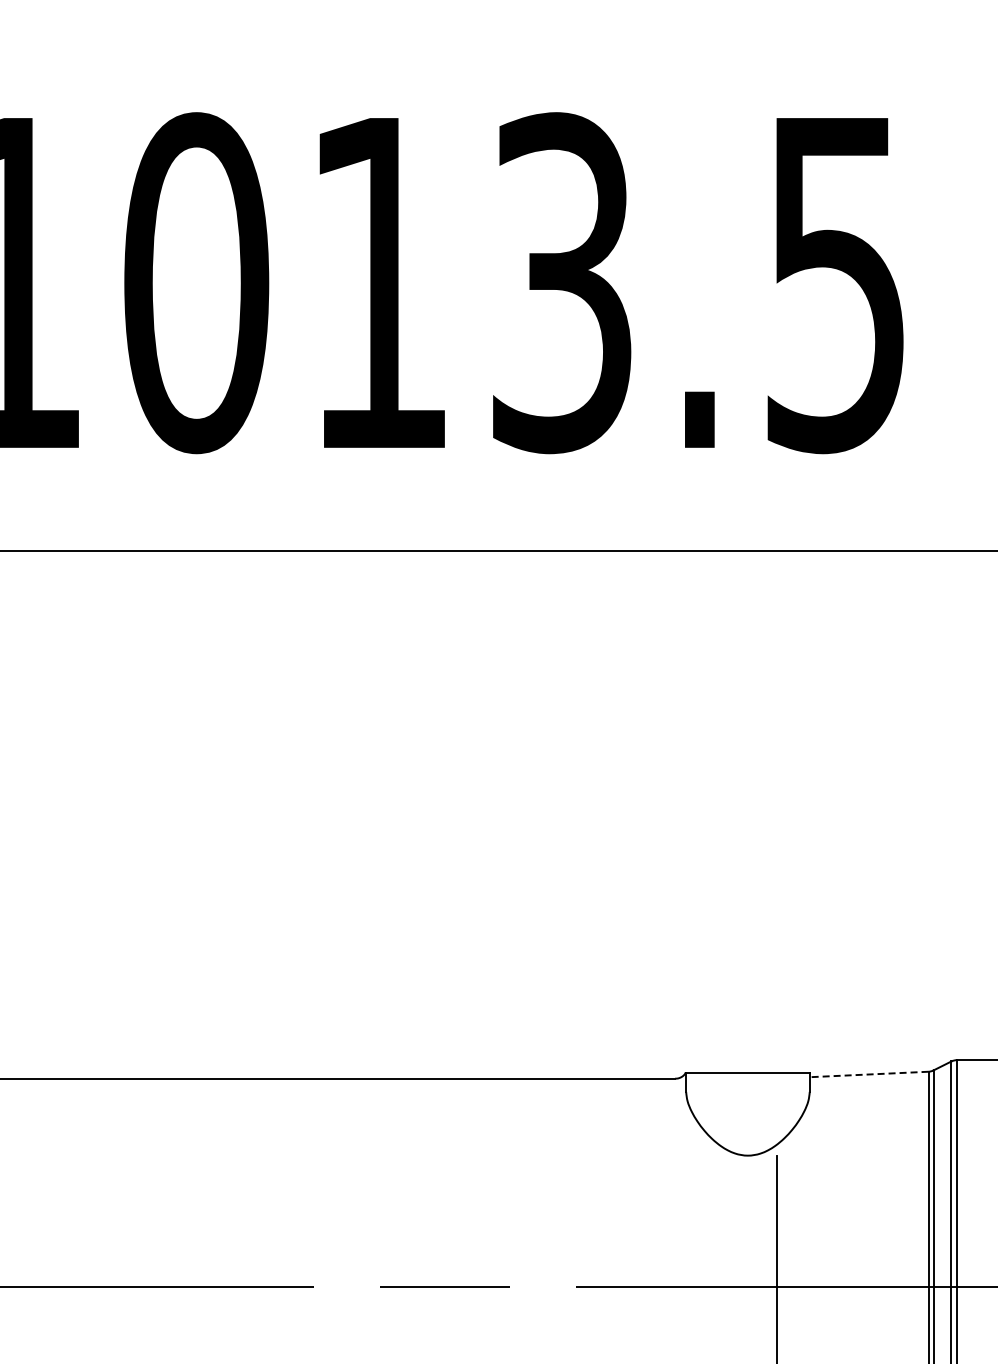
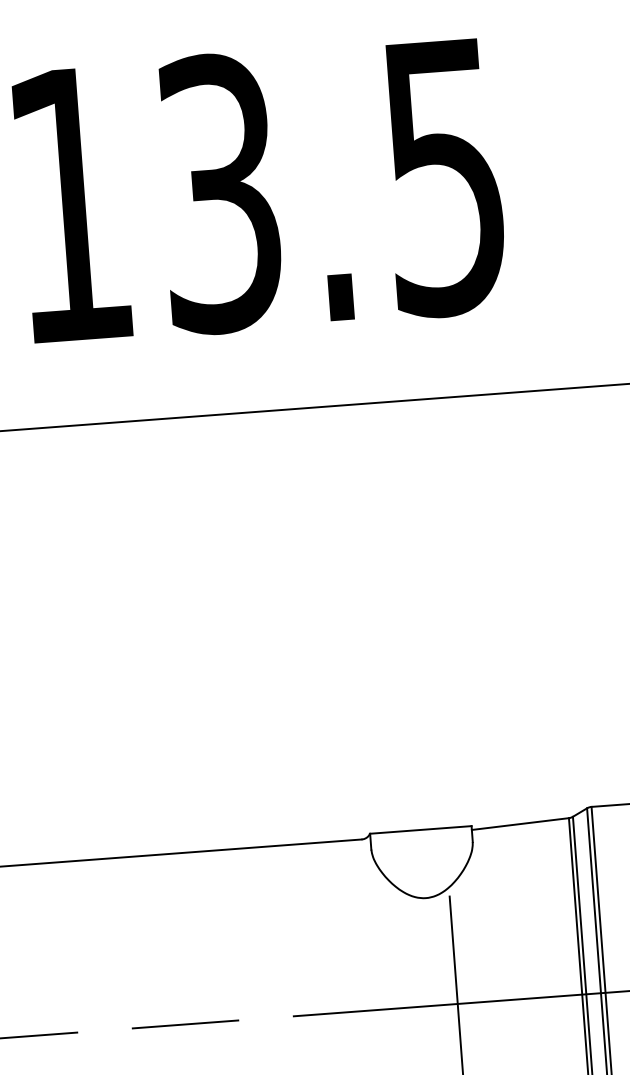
line: (868, 1074) -> (519, 824), dashed -> solid

